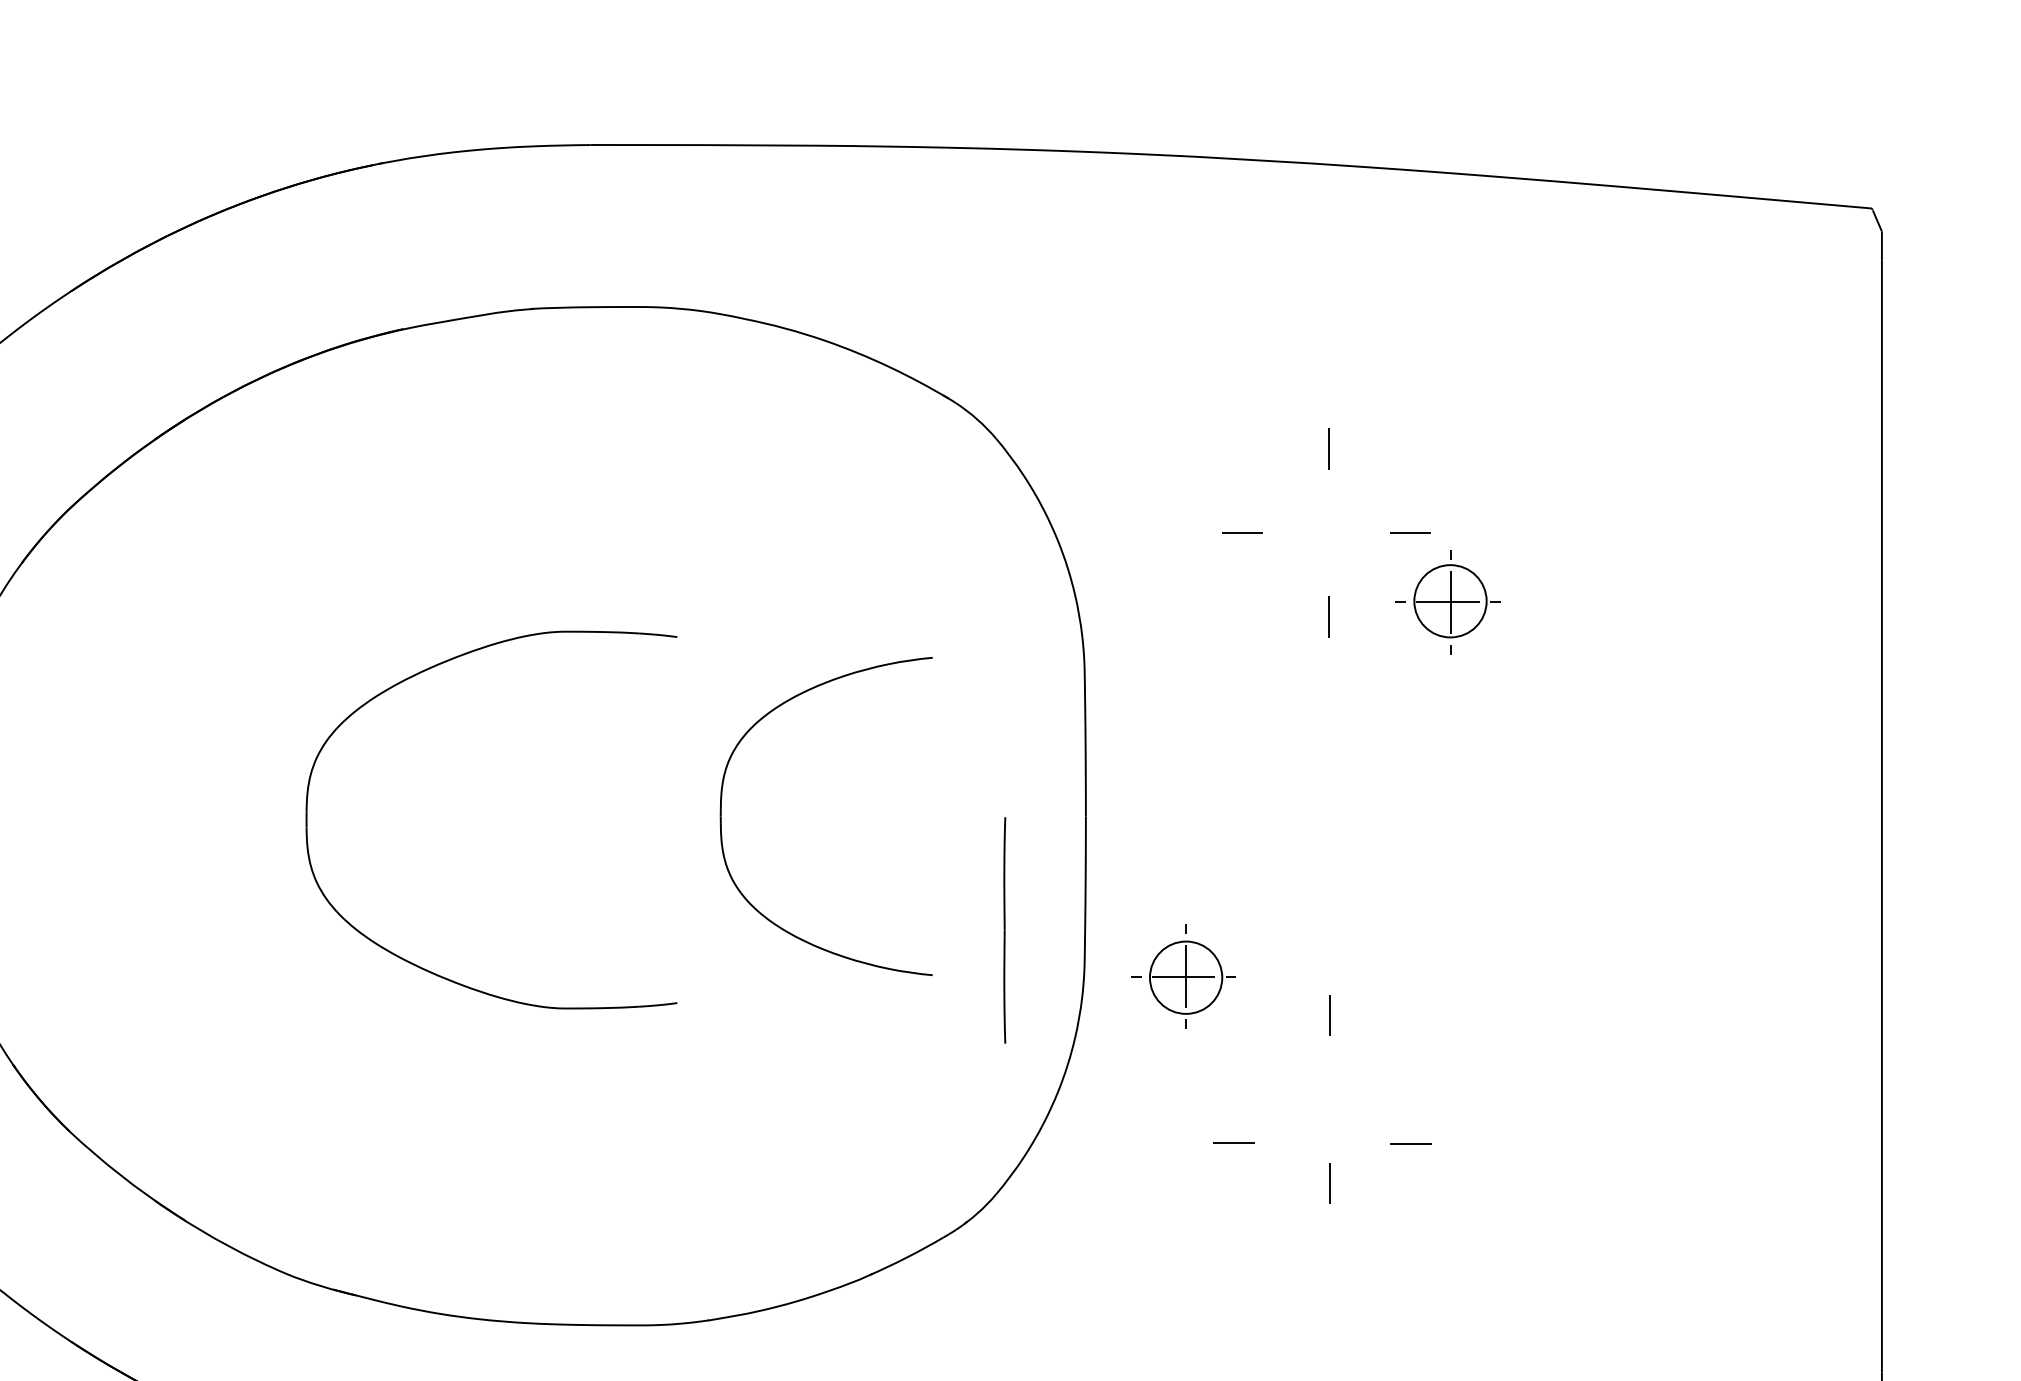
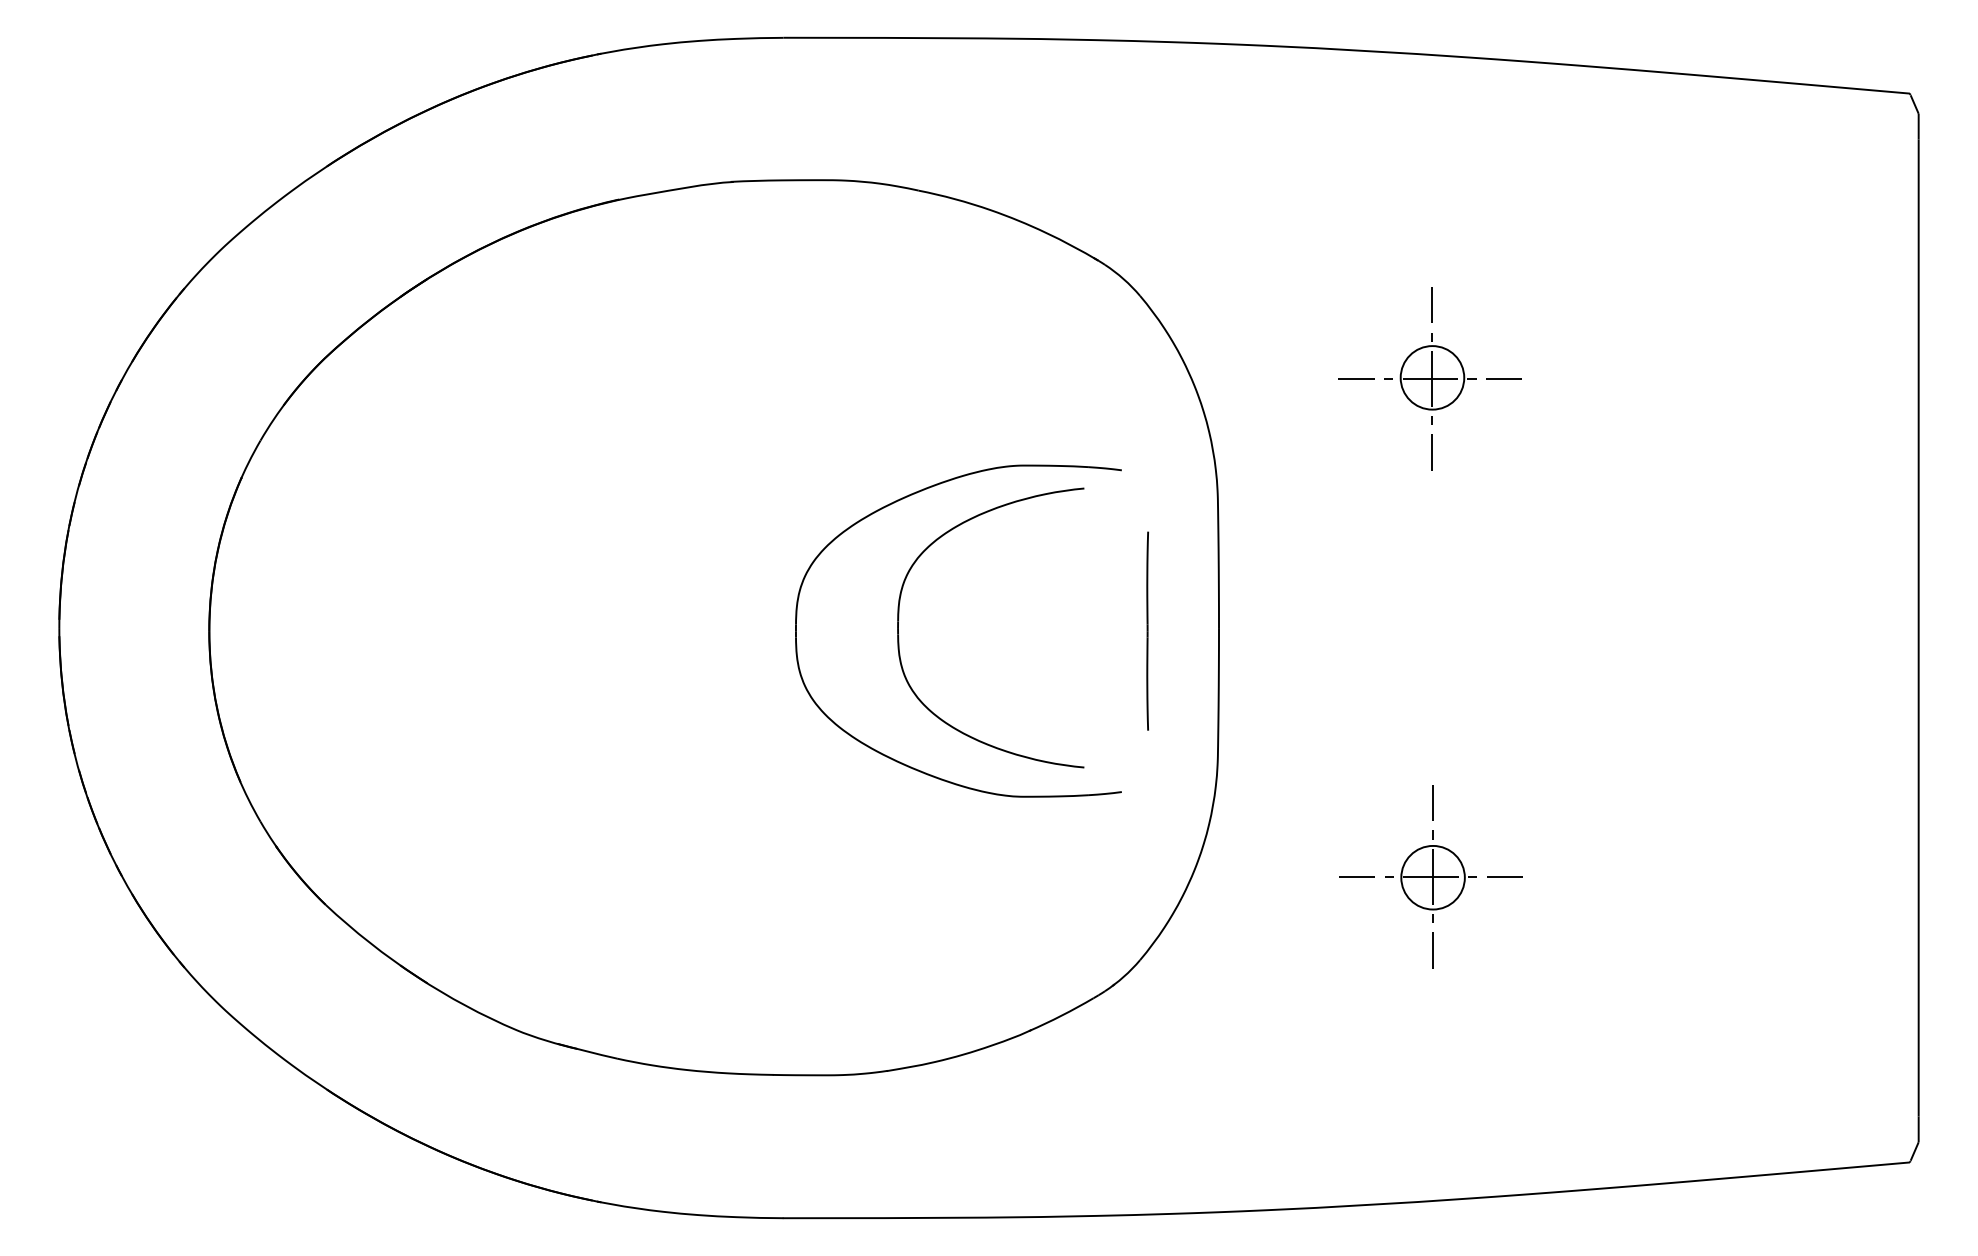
part: (1448, 602) -> (1430, 378), moved
part: (428, 670) -> (903, 499), moved
line: (1004, 929) -> (1147, 630), moved
part: (1183, 976) -> (1430, 876), moved
line: (1233, 1142) -> (1356, 876), moved
line: (1410, 1143) -> (1504, 876), moved

